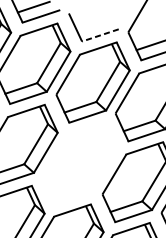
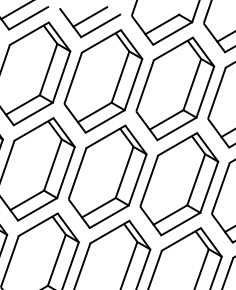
line: (93, 25) -> (90, 16), added
line: (100, 35) -> (100, 26), dashed -> solid
part: (80, 163) -> (107, 176), added

